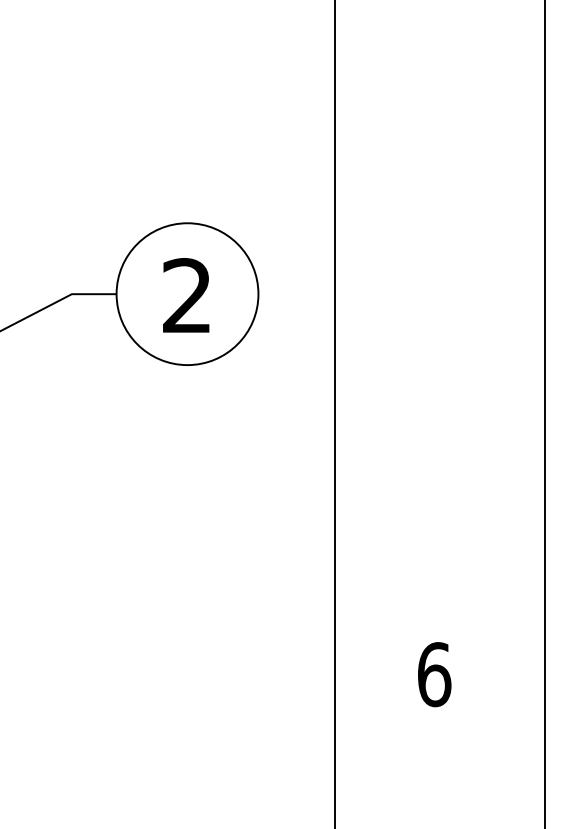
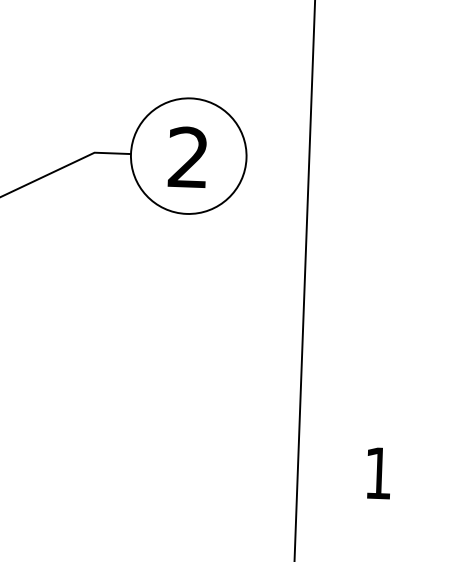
text: (434, 674) -> (378, 473), 6 -> 1

